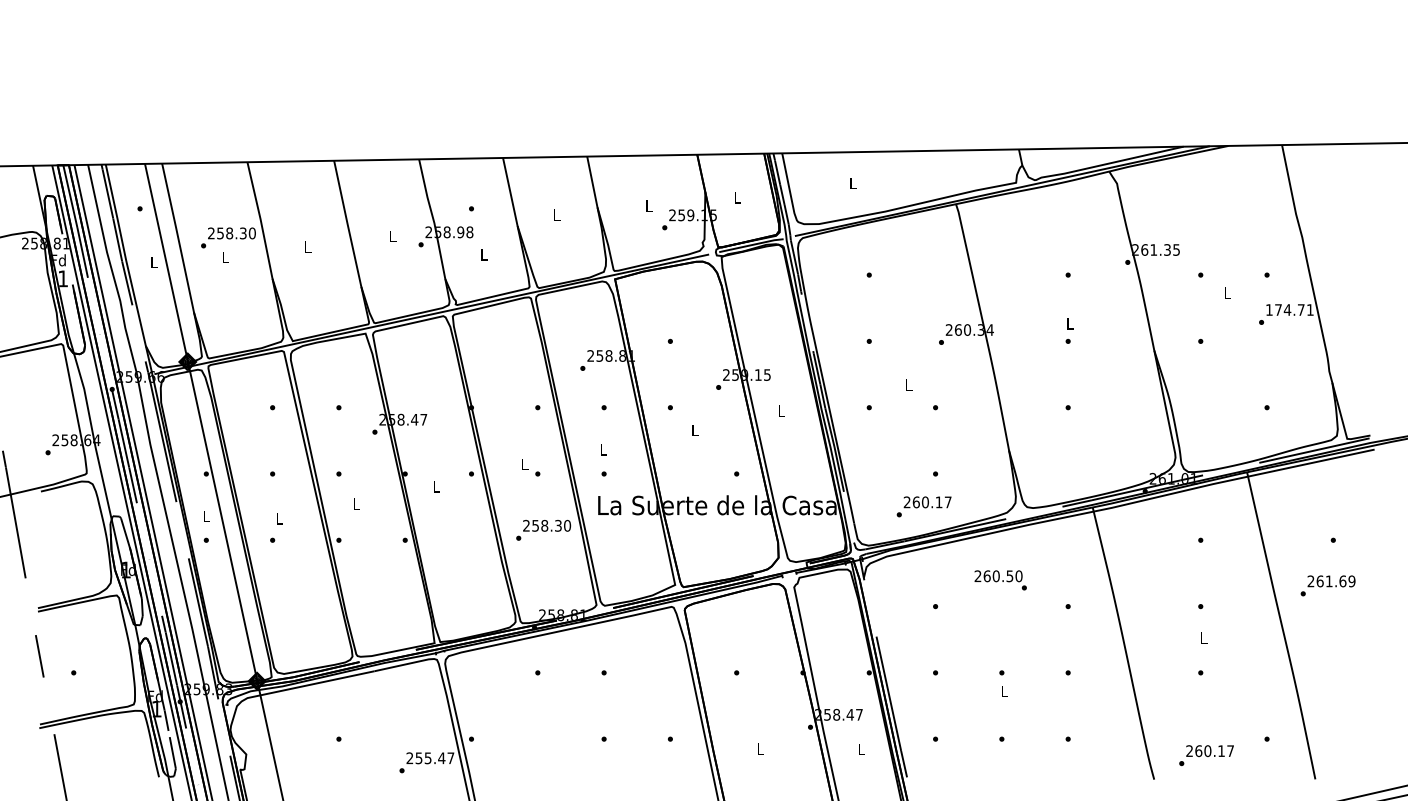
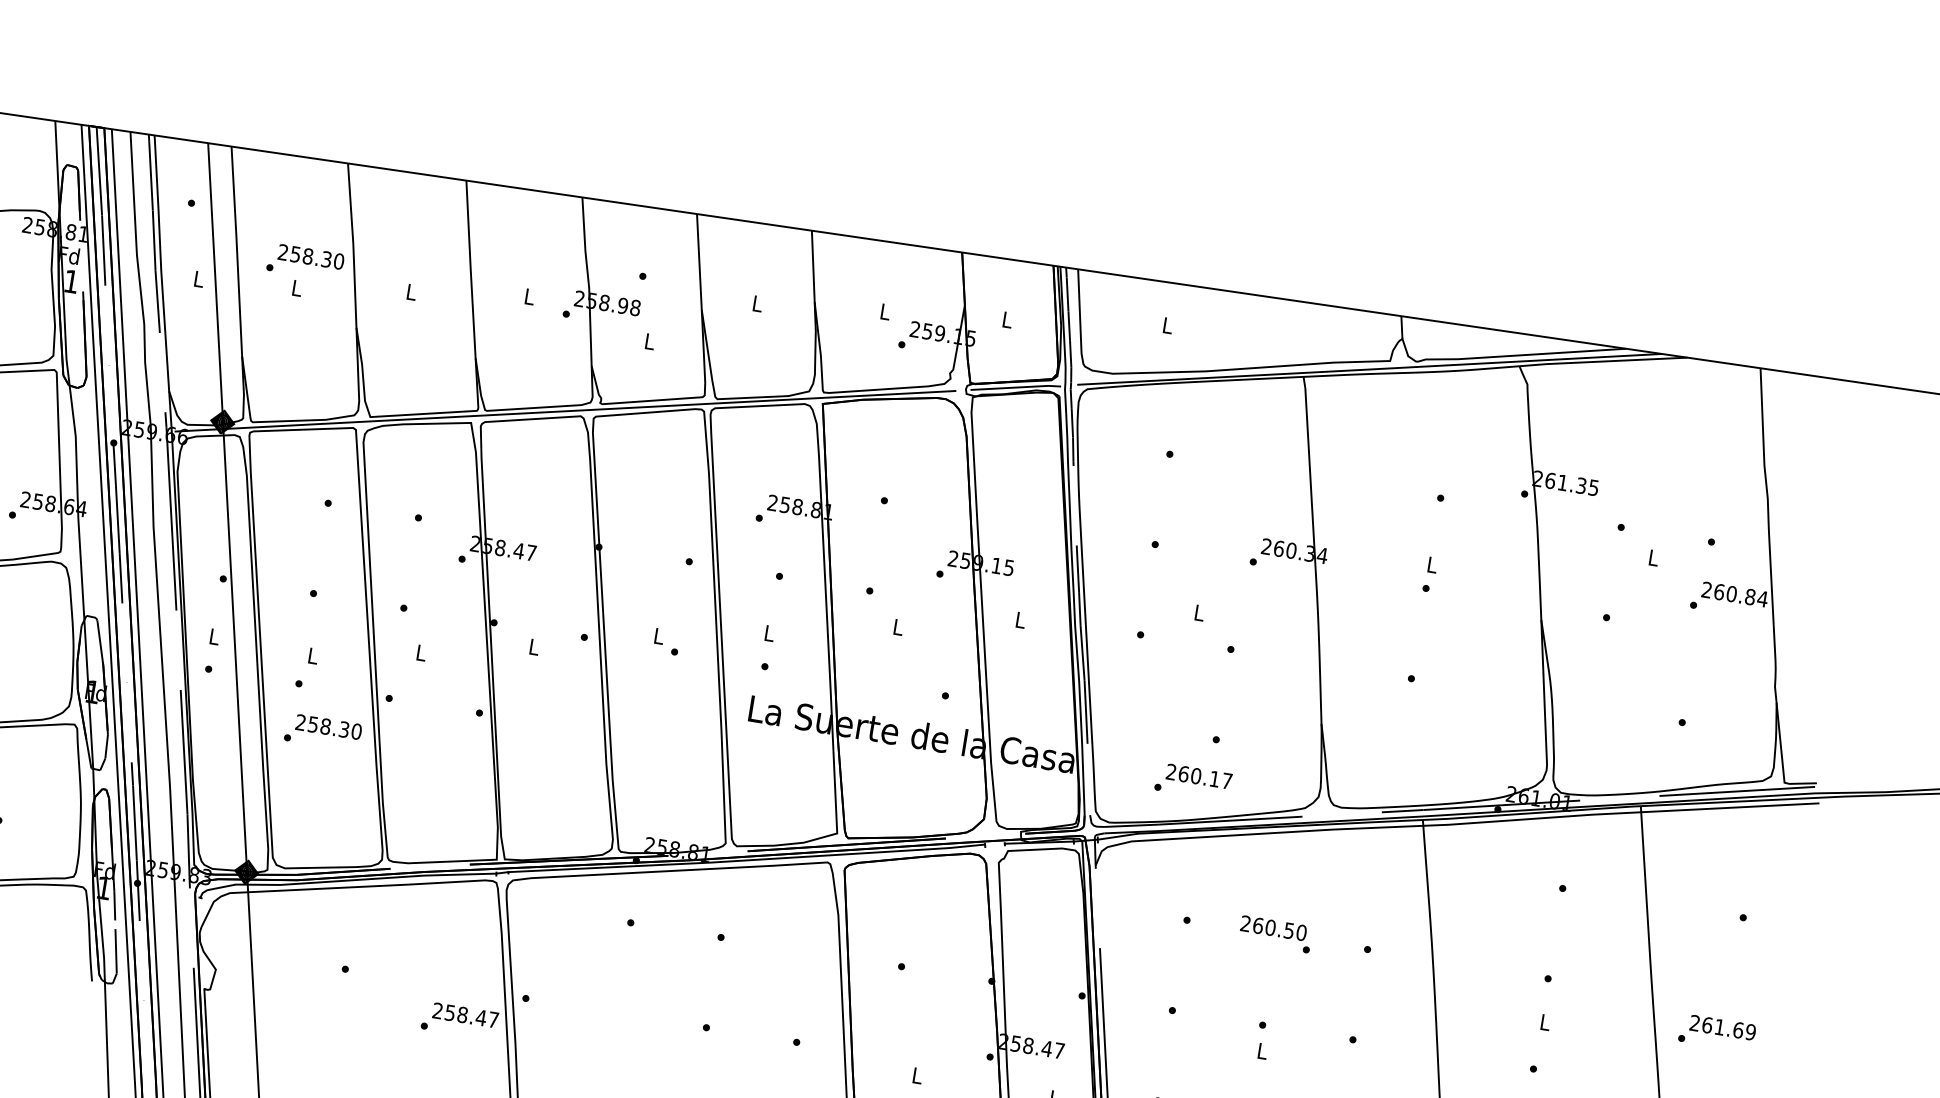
text: (1290, 309) -> (1735, 594), 174.71 -> 260.84
text: (543, 529) -> (323, 731), moved
text: (1000, 580) -> (1275, 934), moved
text: (1327, 585) -> (1716, 1032), moved
text: (427, 758) -> (461, 1015), 255.47 -> 258.47

